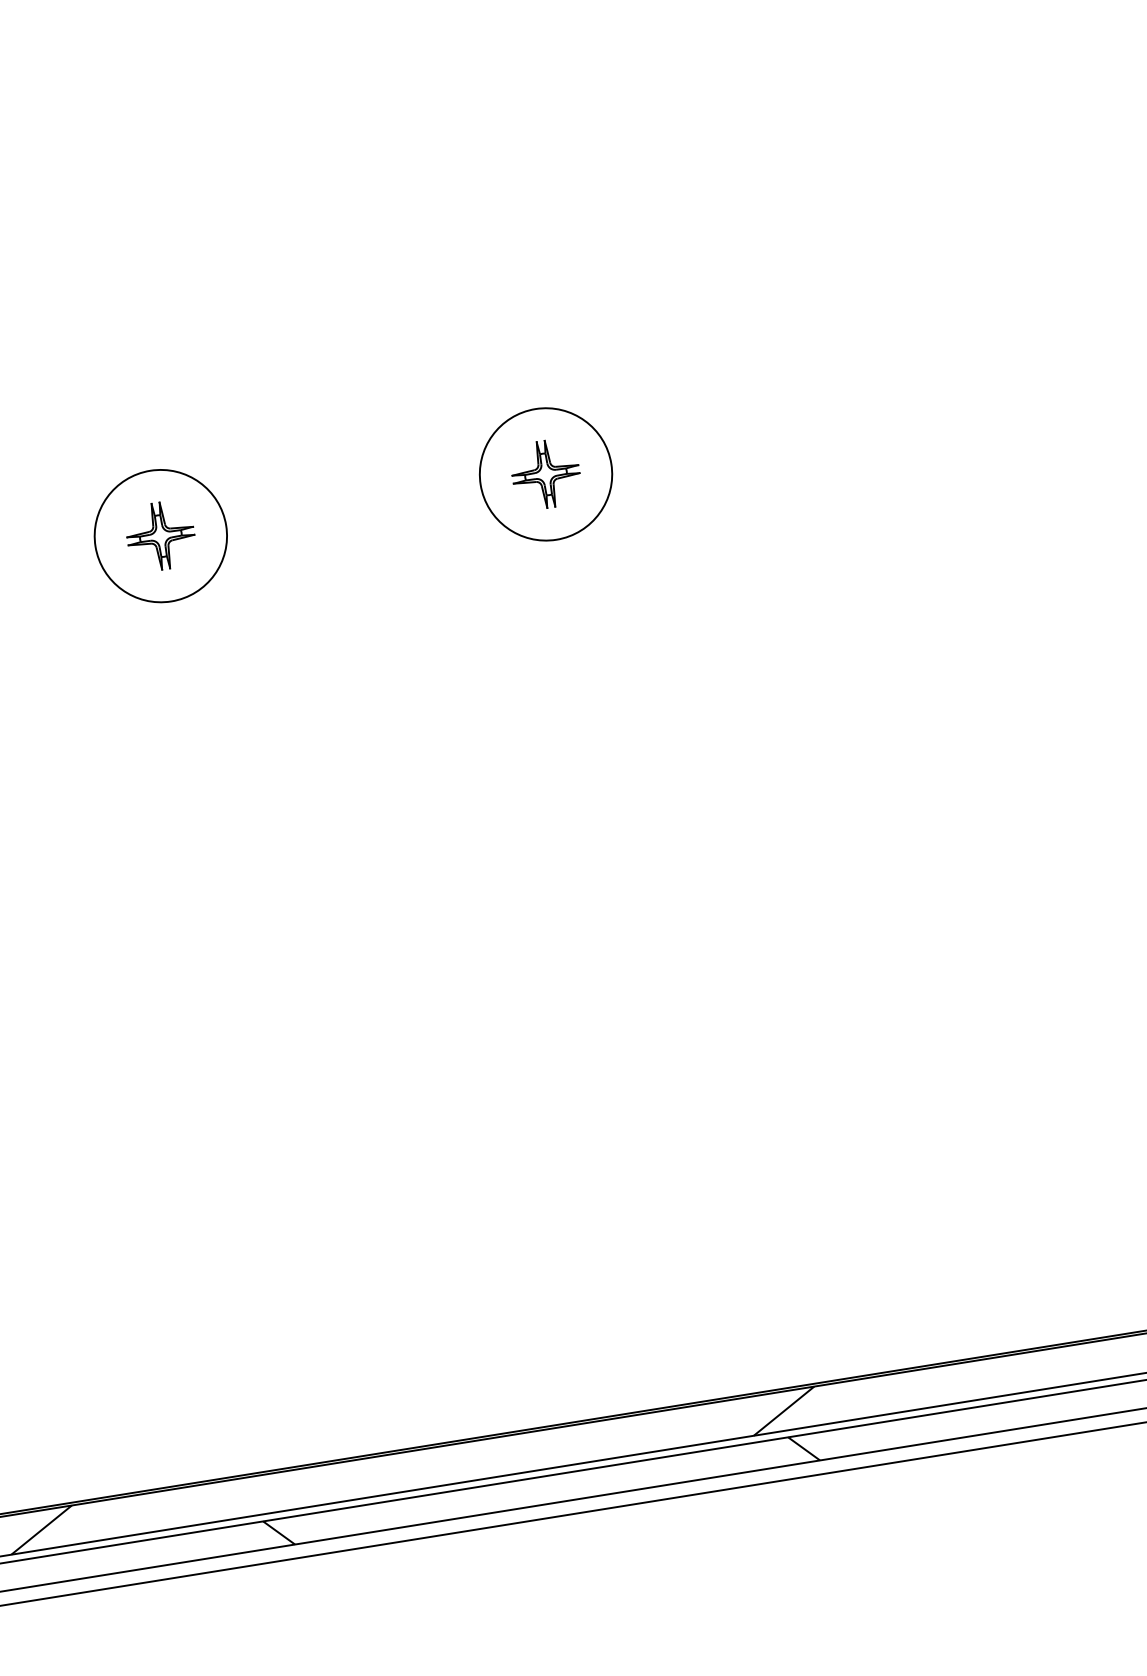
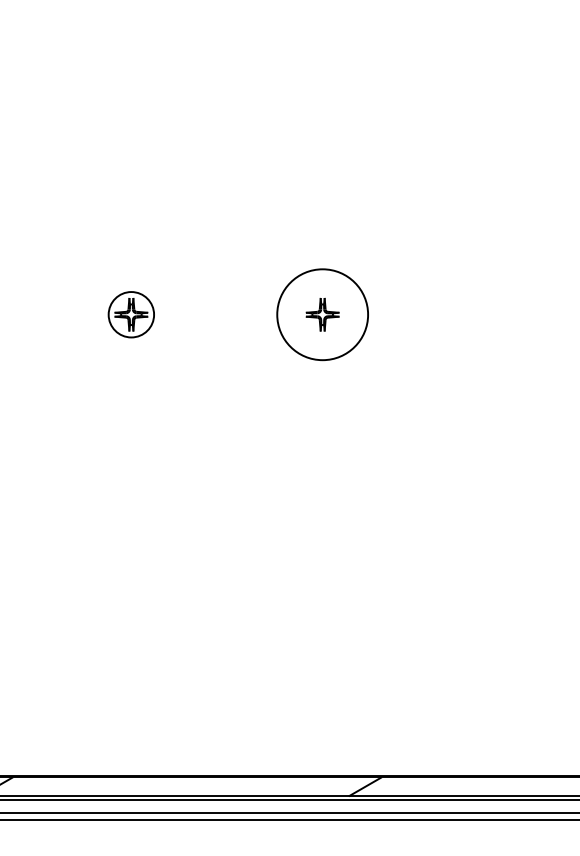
circle: (545, 473) -> (322, 314), size x1.4
circle: (158, 535) -> (130, 314), size x0.7
hatch: (541, 1490) -> (241, 806), removed

